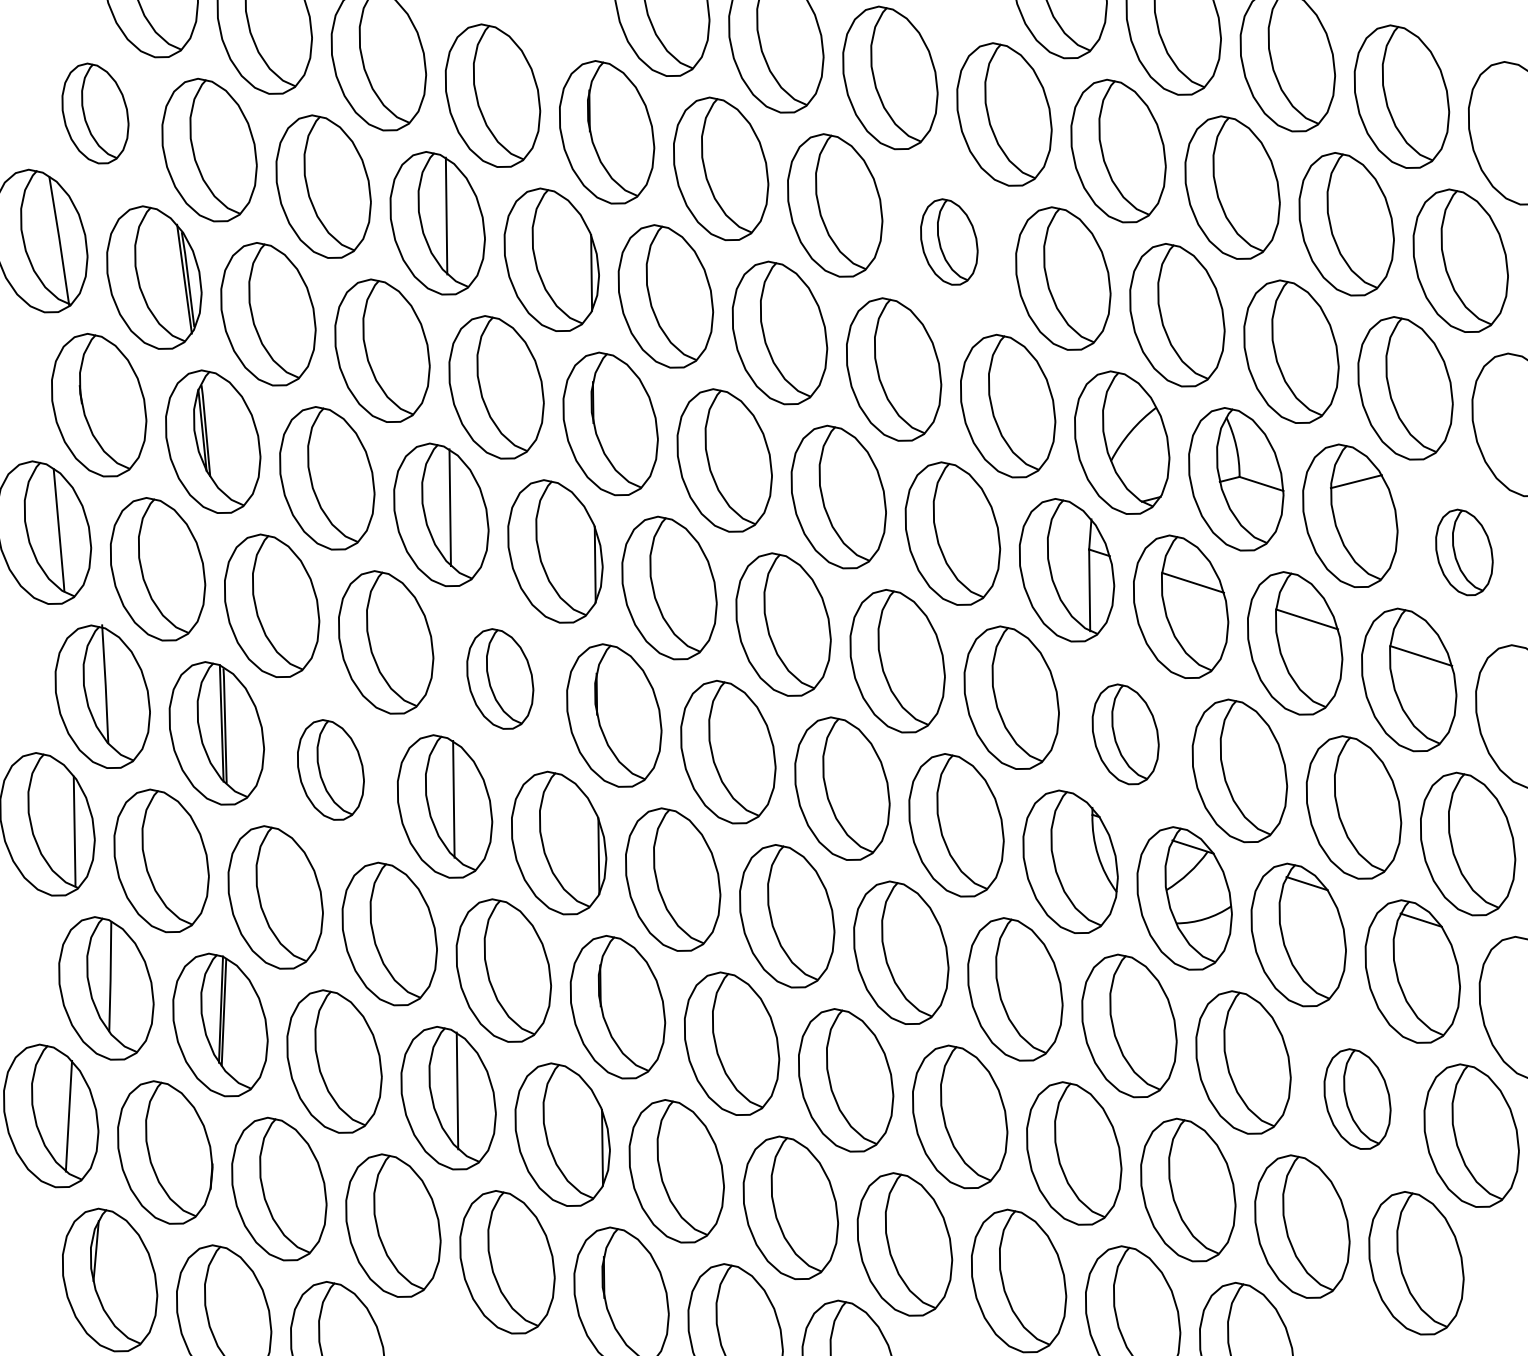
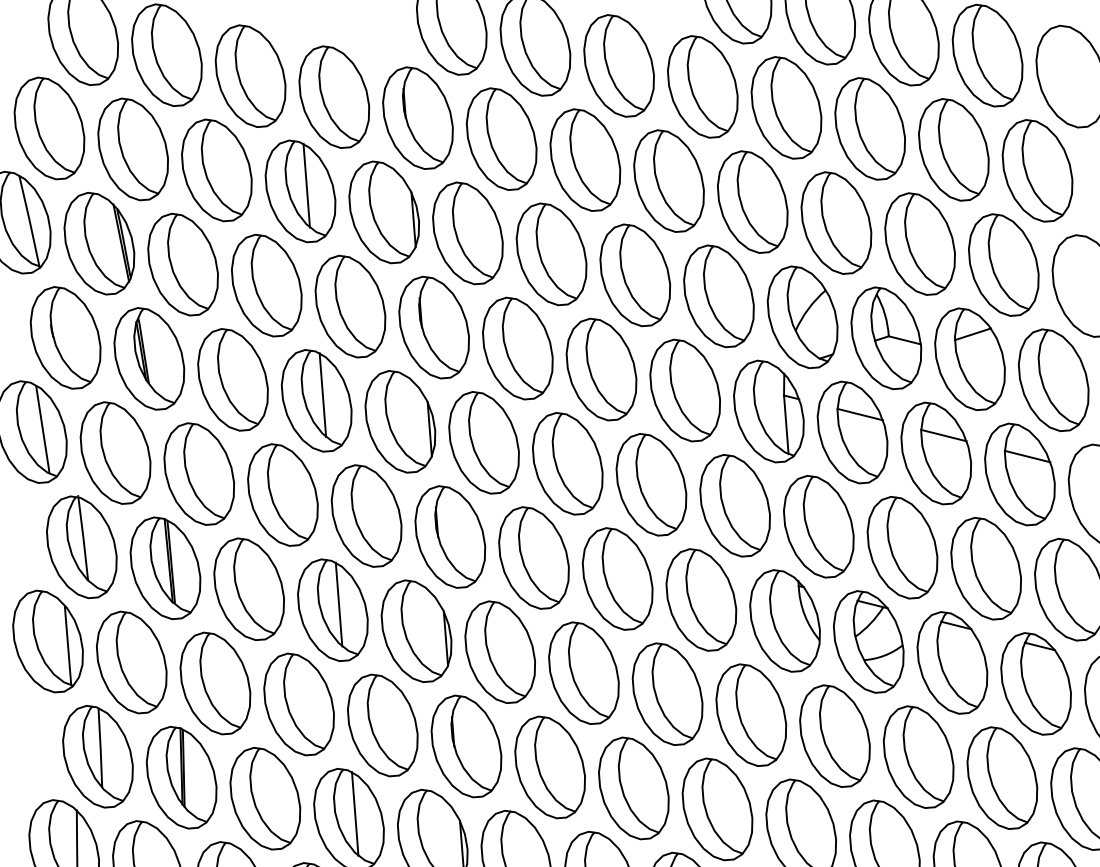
part: (95, 113) -> (49, 128), size x1.43
part: (949, 241) -> (669, 180), size x1.67
part: (1464, 552) -> (1053, 380), size x1.67
part: (500, 678) -> (366, 515), size x1.43
part: (1125, 734) -> (818, 526), size x1.43
part: (330, 769) -> (249, 588), size x1.43
part: (1357, 1098) -> (1002, 777), size x1.43

